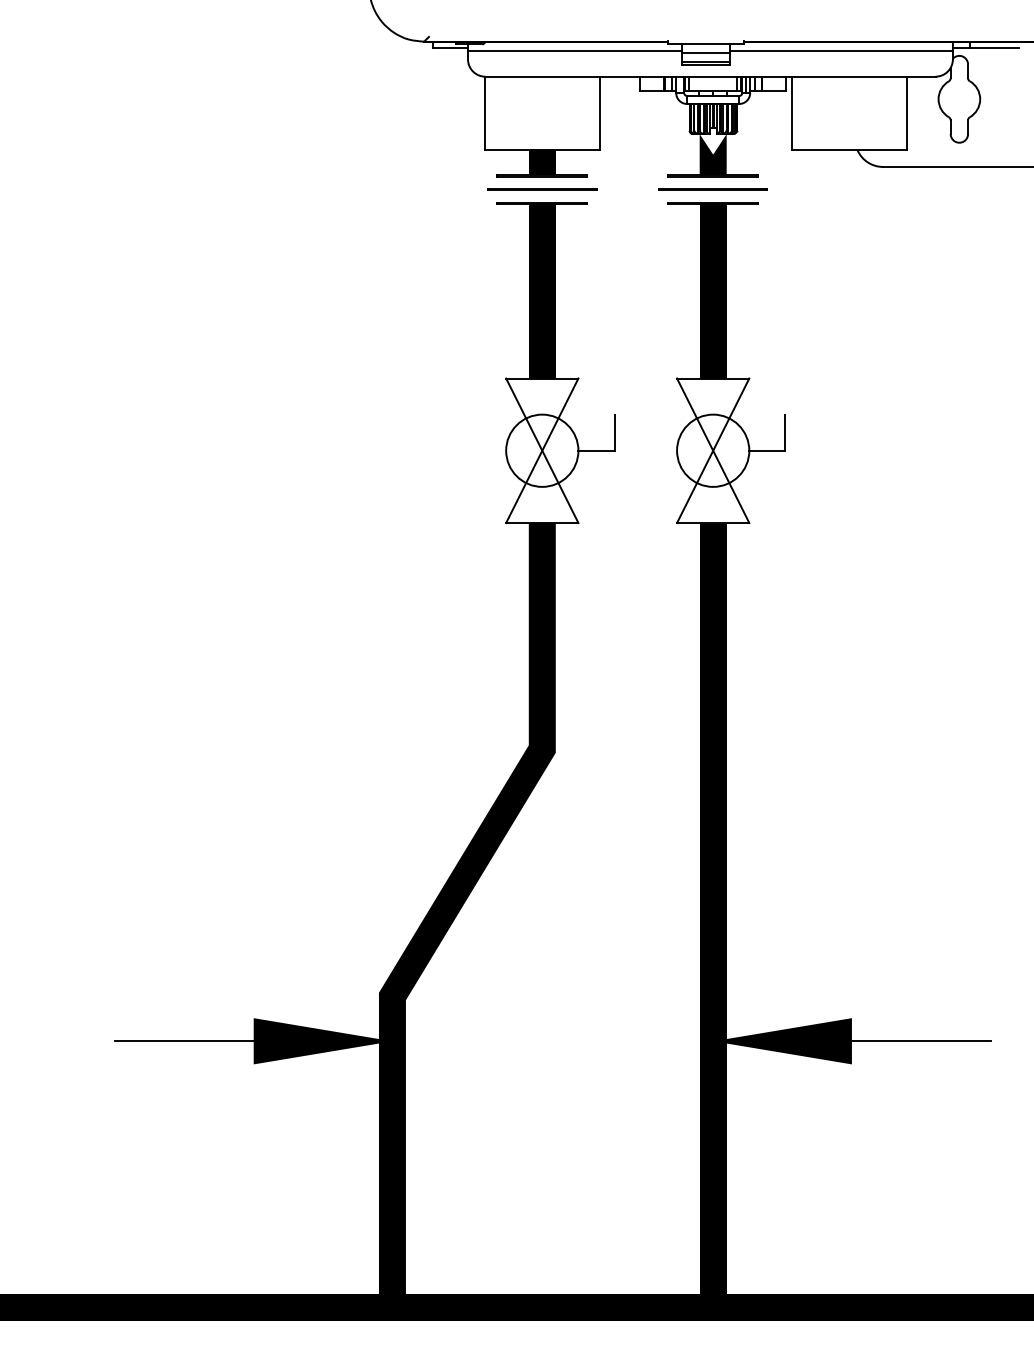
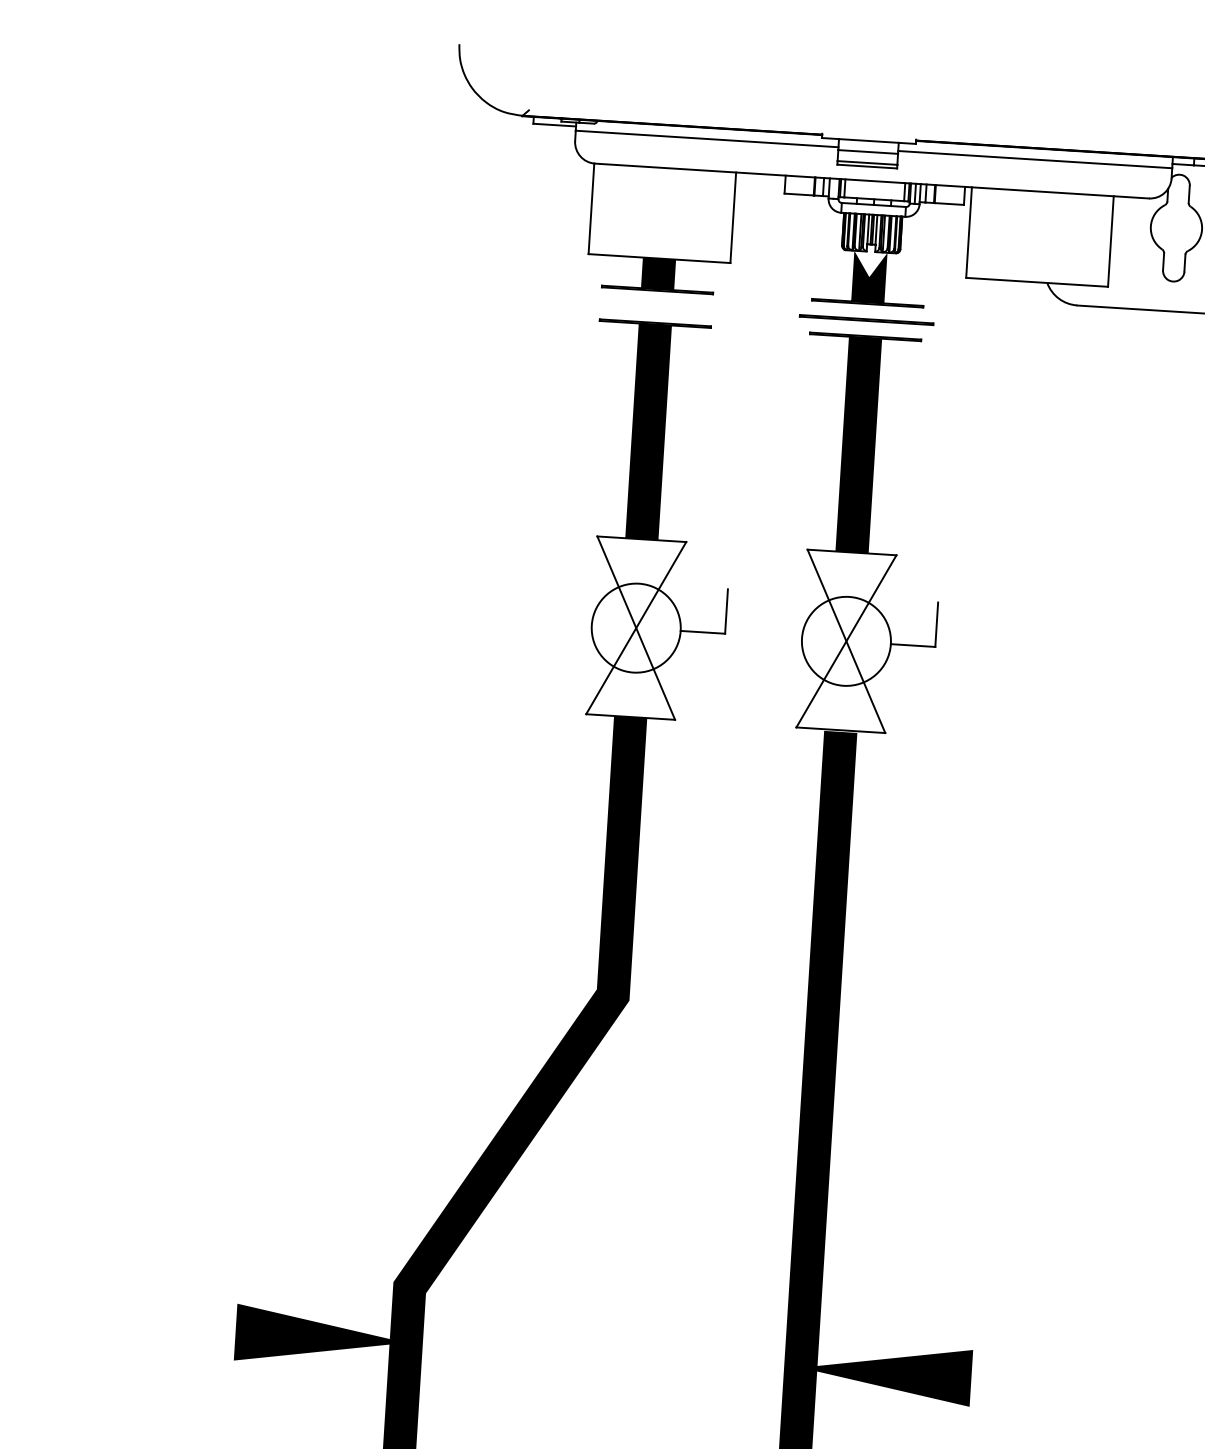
line: (542, 189) -> (656, 306), removed
line: (183, 1041) -> (149, 1326), removed
line: (920, 1041) -> (1055, 1383), removed

